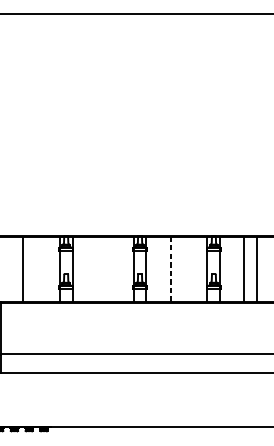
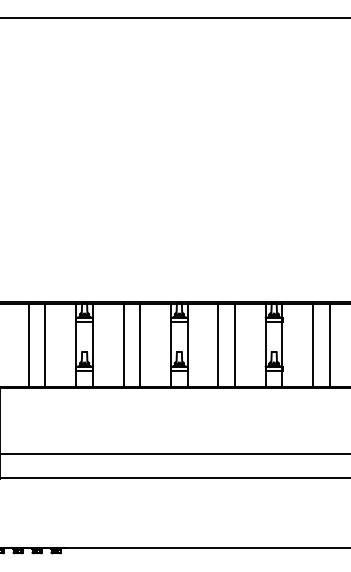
line: (35, 269) -> (45, 345), added
line: (96, 269) -> (123, 345), added
line: (109, 269) -> (140, 345), added
line: (170, 269) -> (218, 345), dashed -> solid
line: (183, 269) -> (235, 345), added

